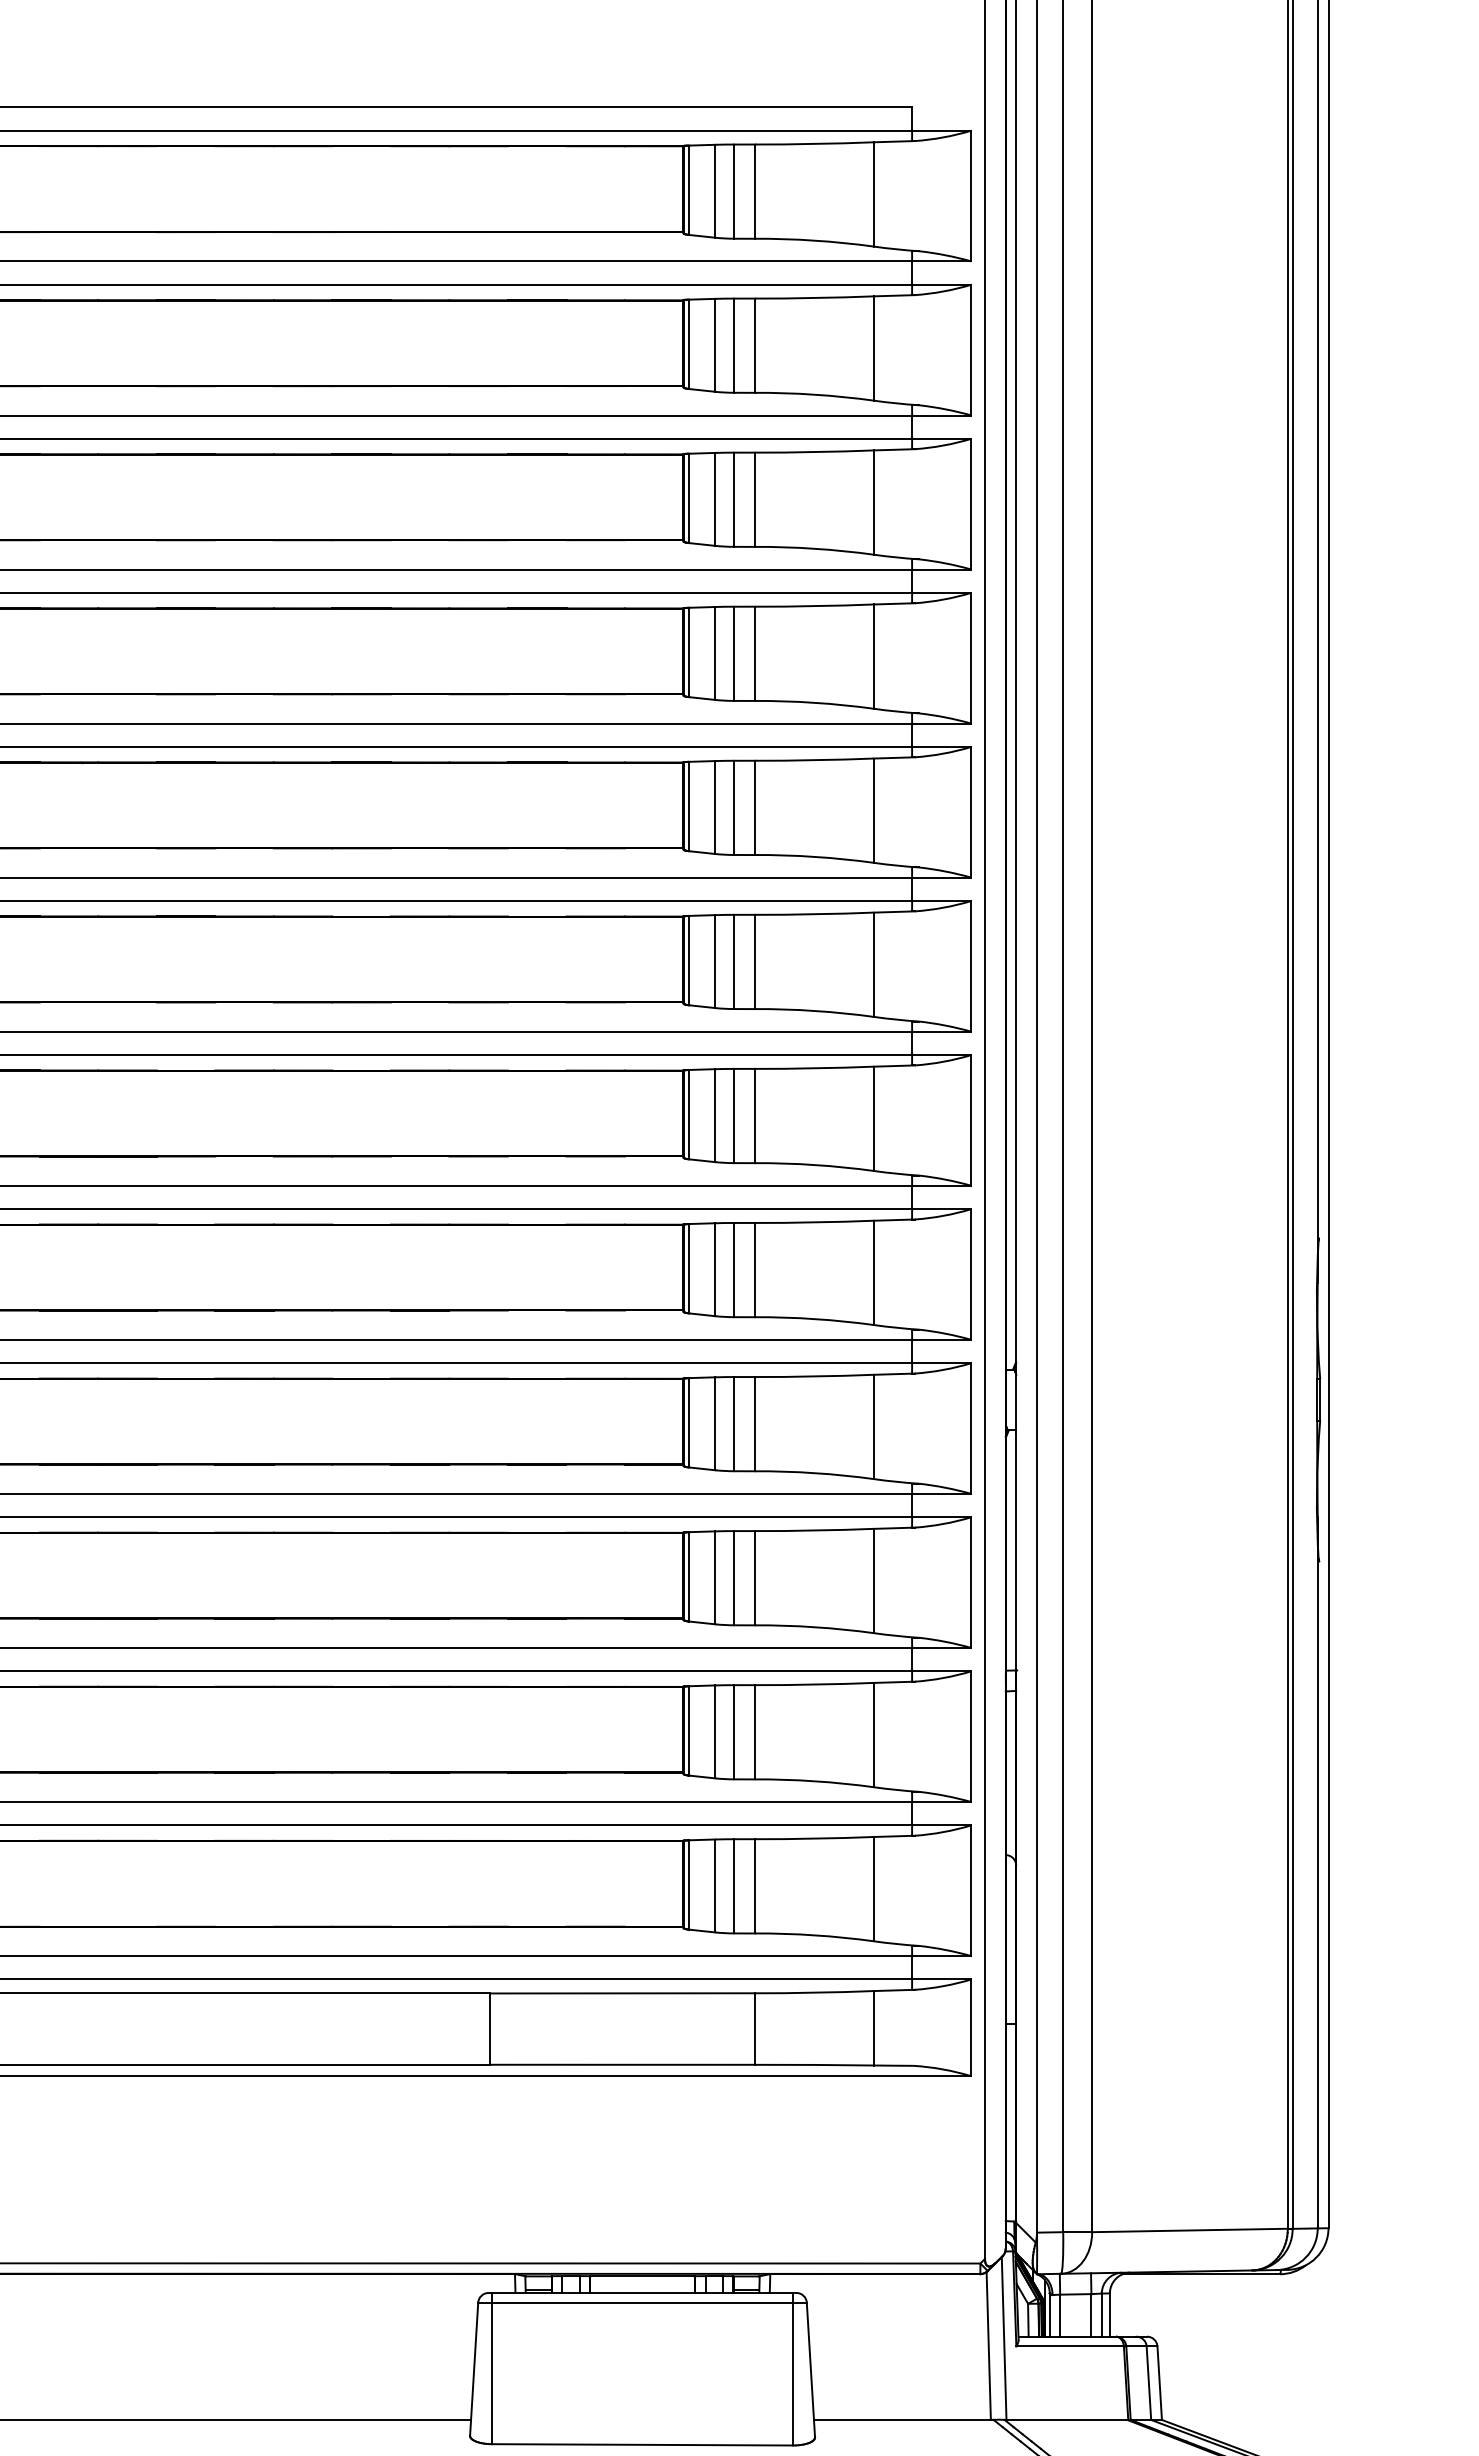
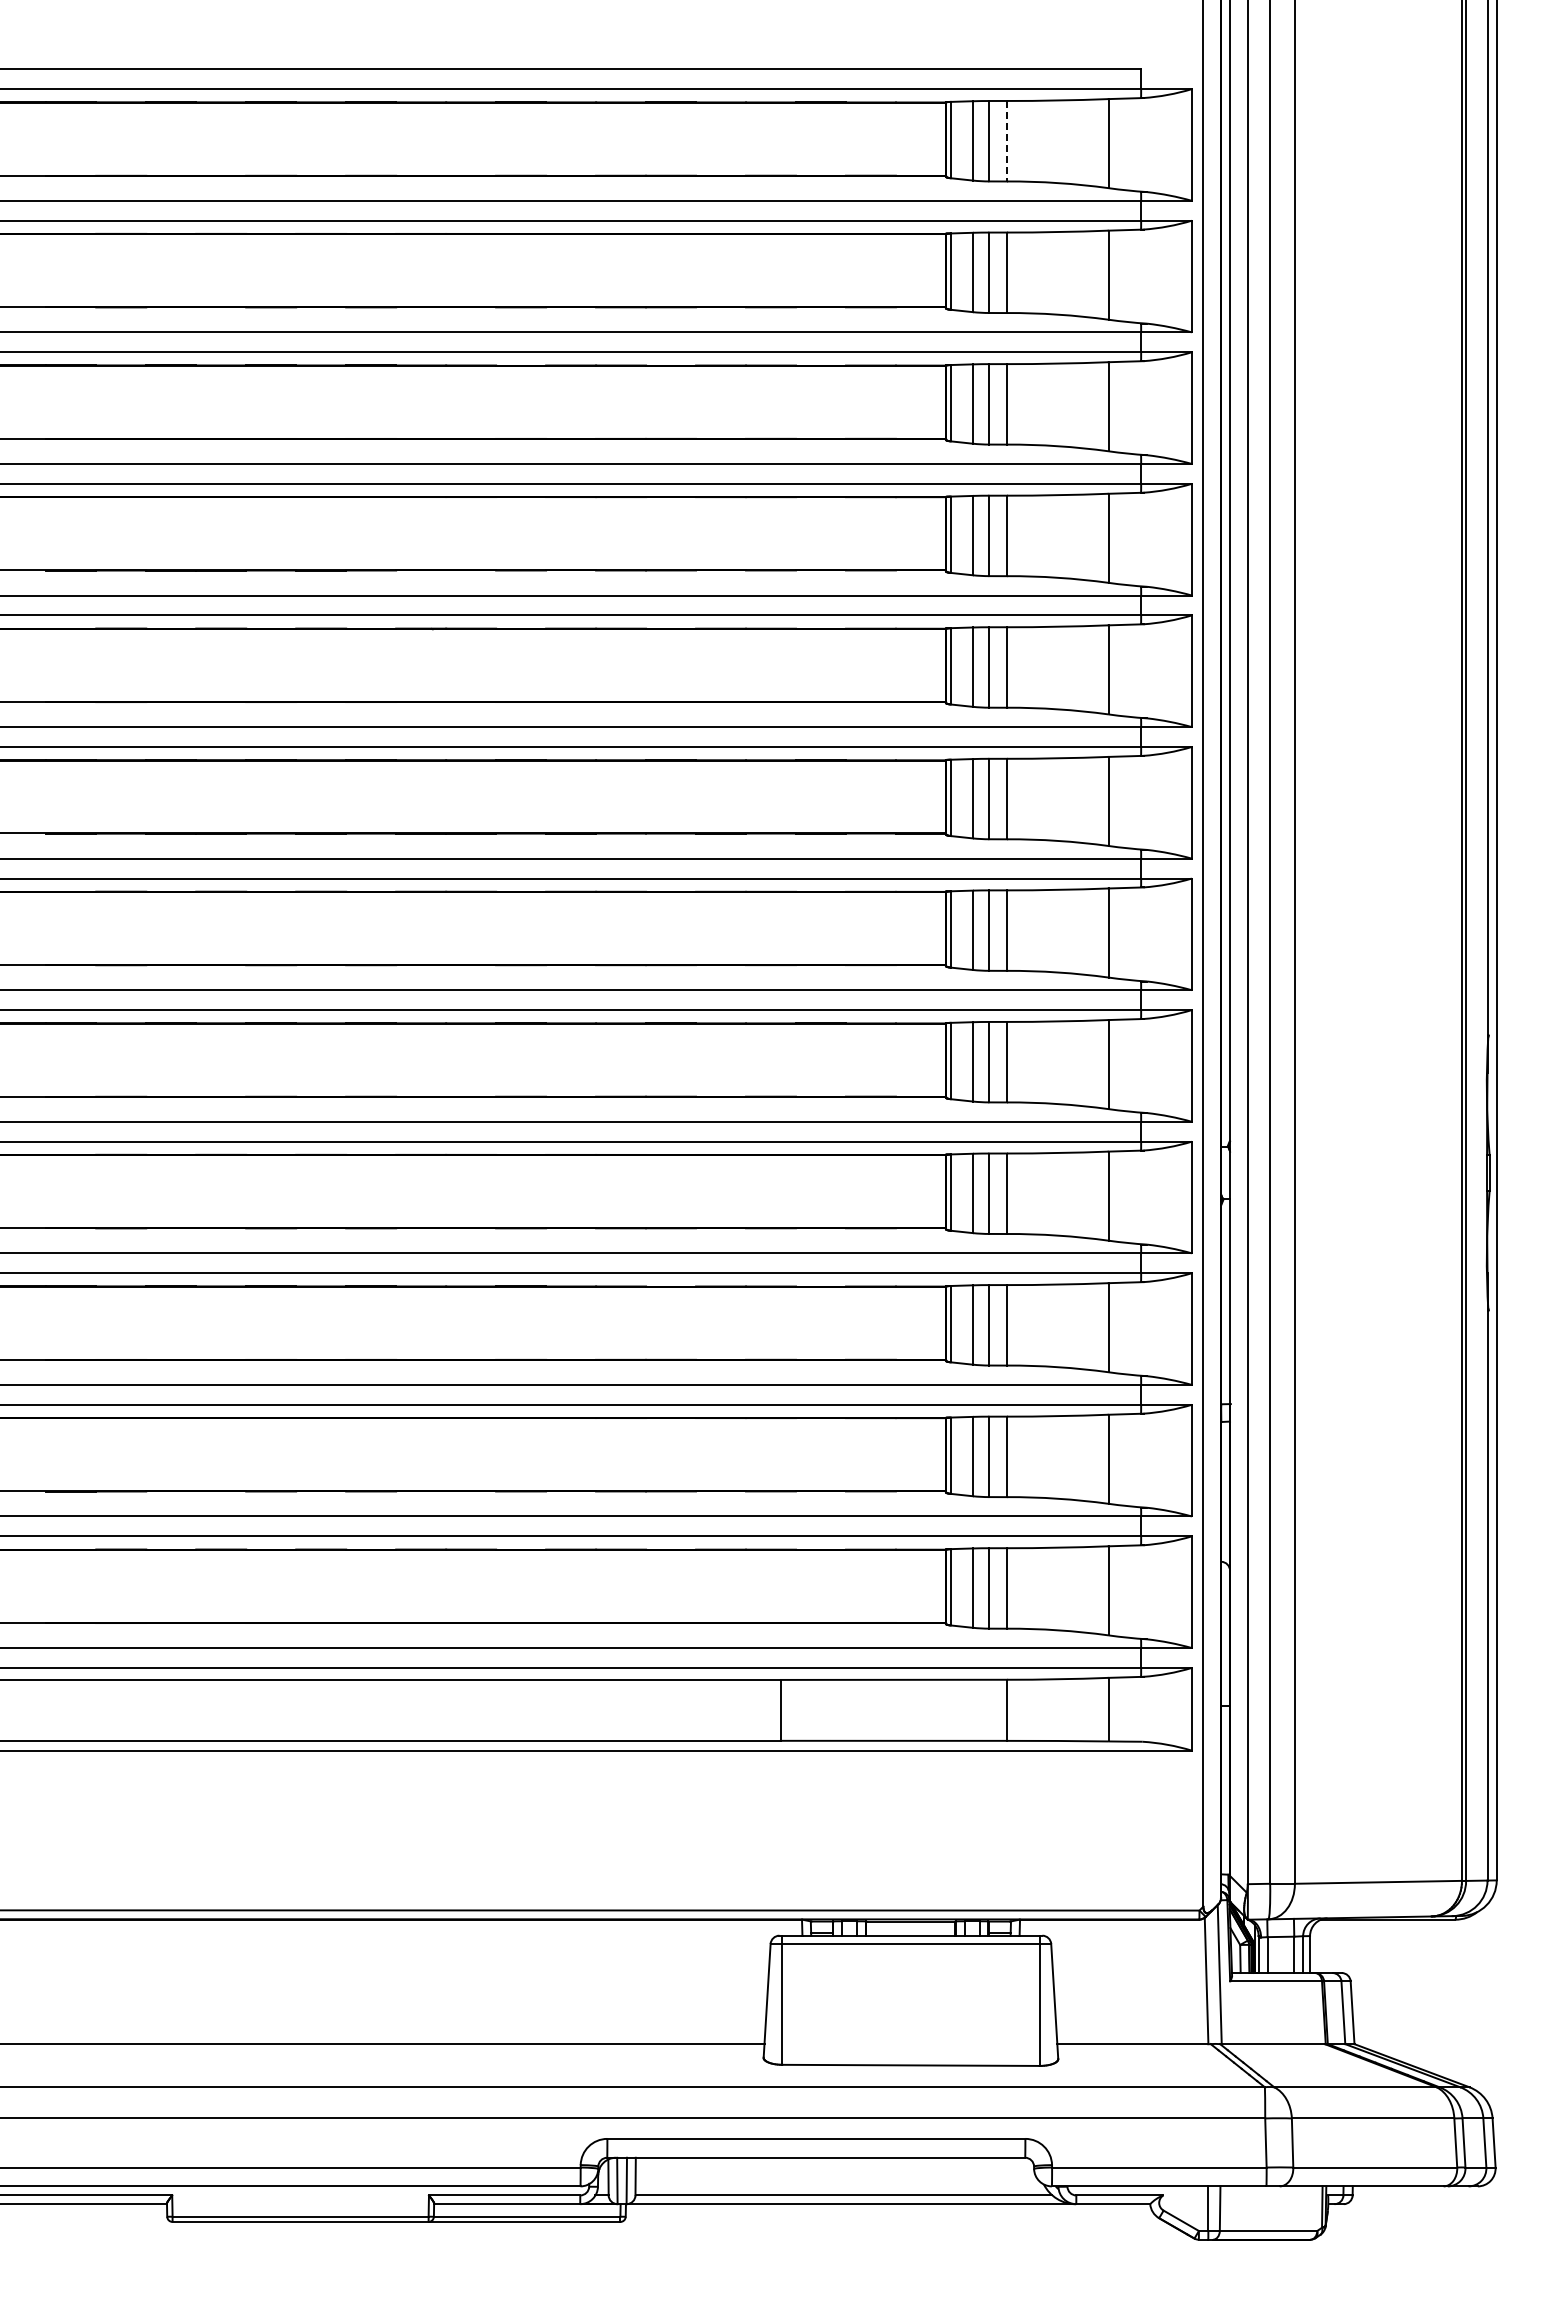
line: (755, 191) -> (1007, 141), solid -> dashed

